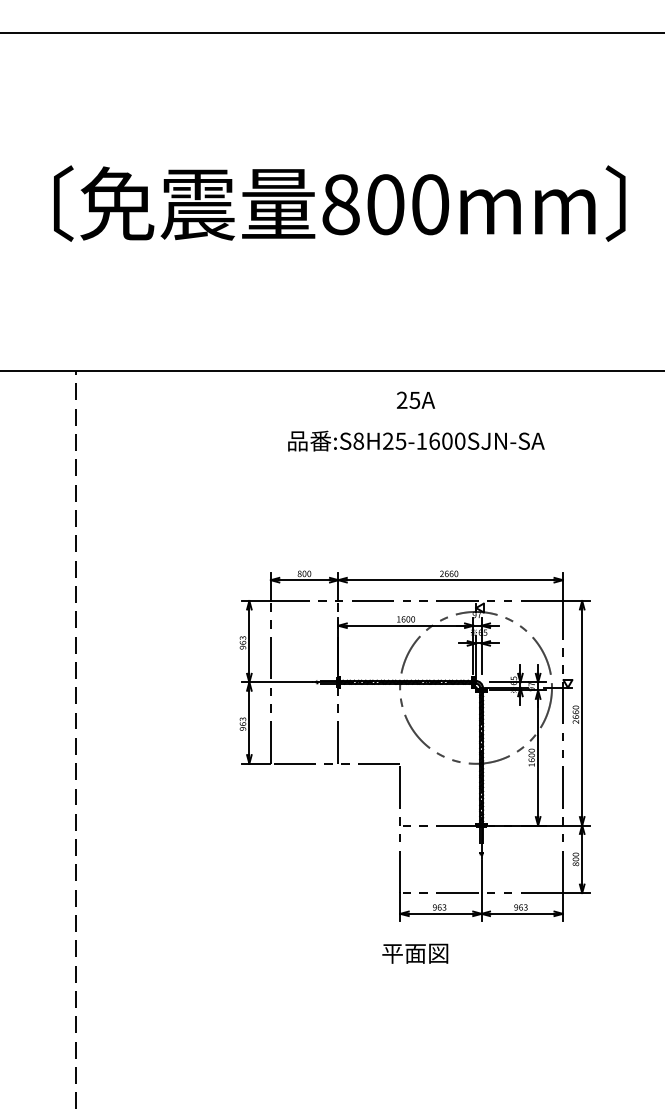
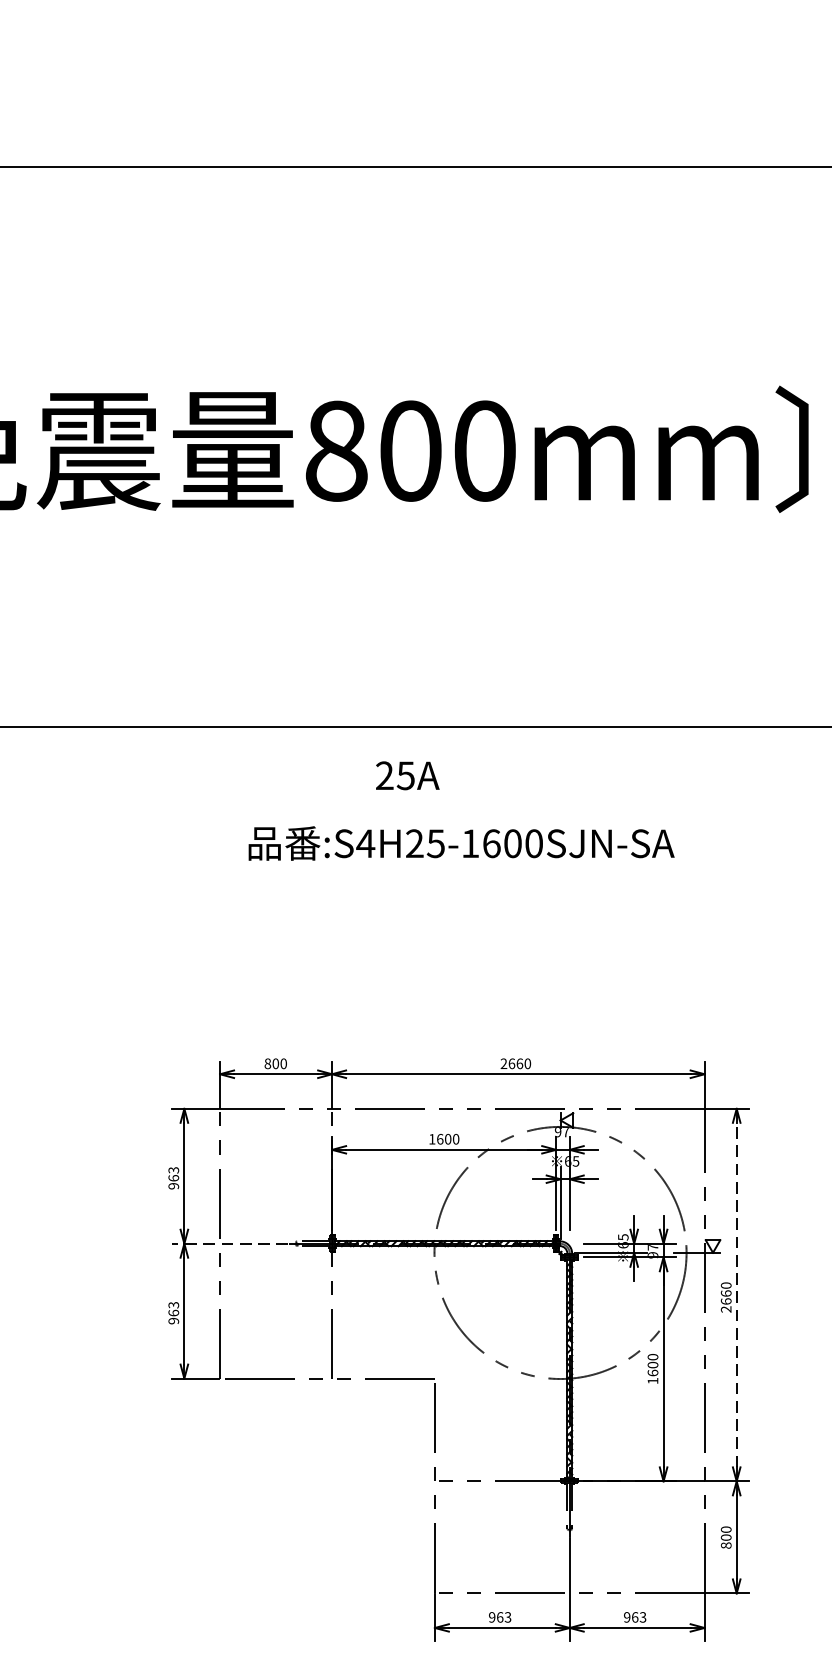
text: (416, 399) -> (408, 774), moved
text: (358, 440) -> (365, 842), :S8H25-1600SJN-SA -> :S4H25-1600SJN-SA
line: (276, 682) -> (229, 1244), solid -> dashed
line: (582, 713) -> (737, 1295), solid -> dashed

